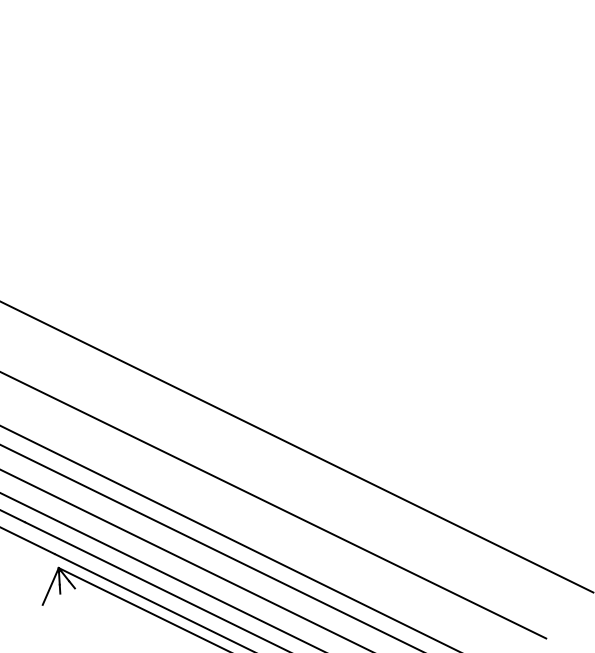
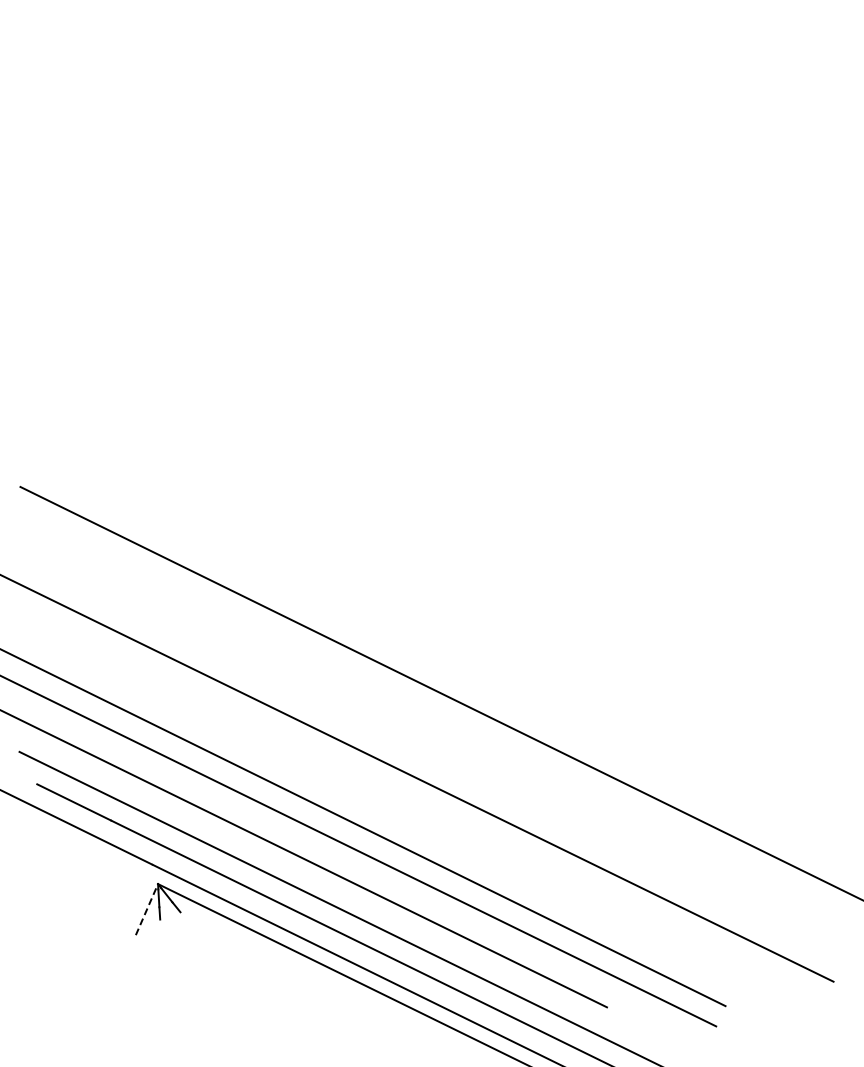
line: (50, 586) -> (146, 909), solid -> dashed

